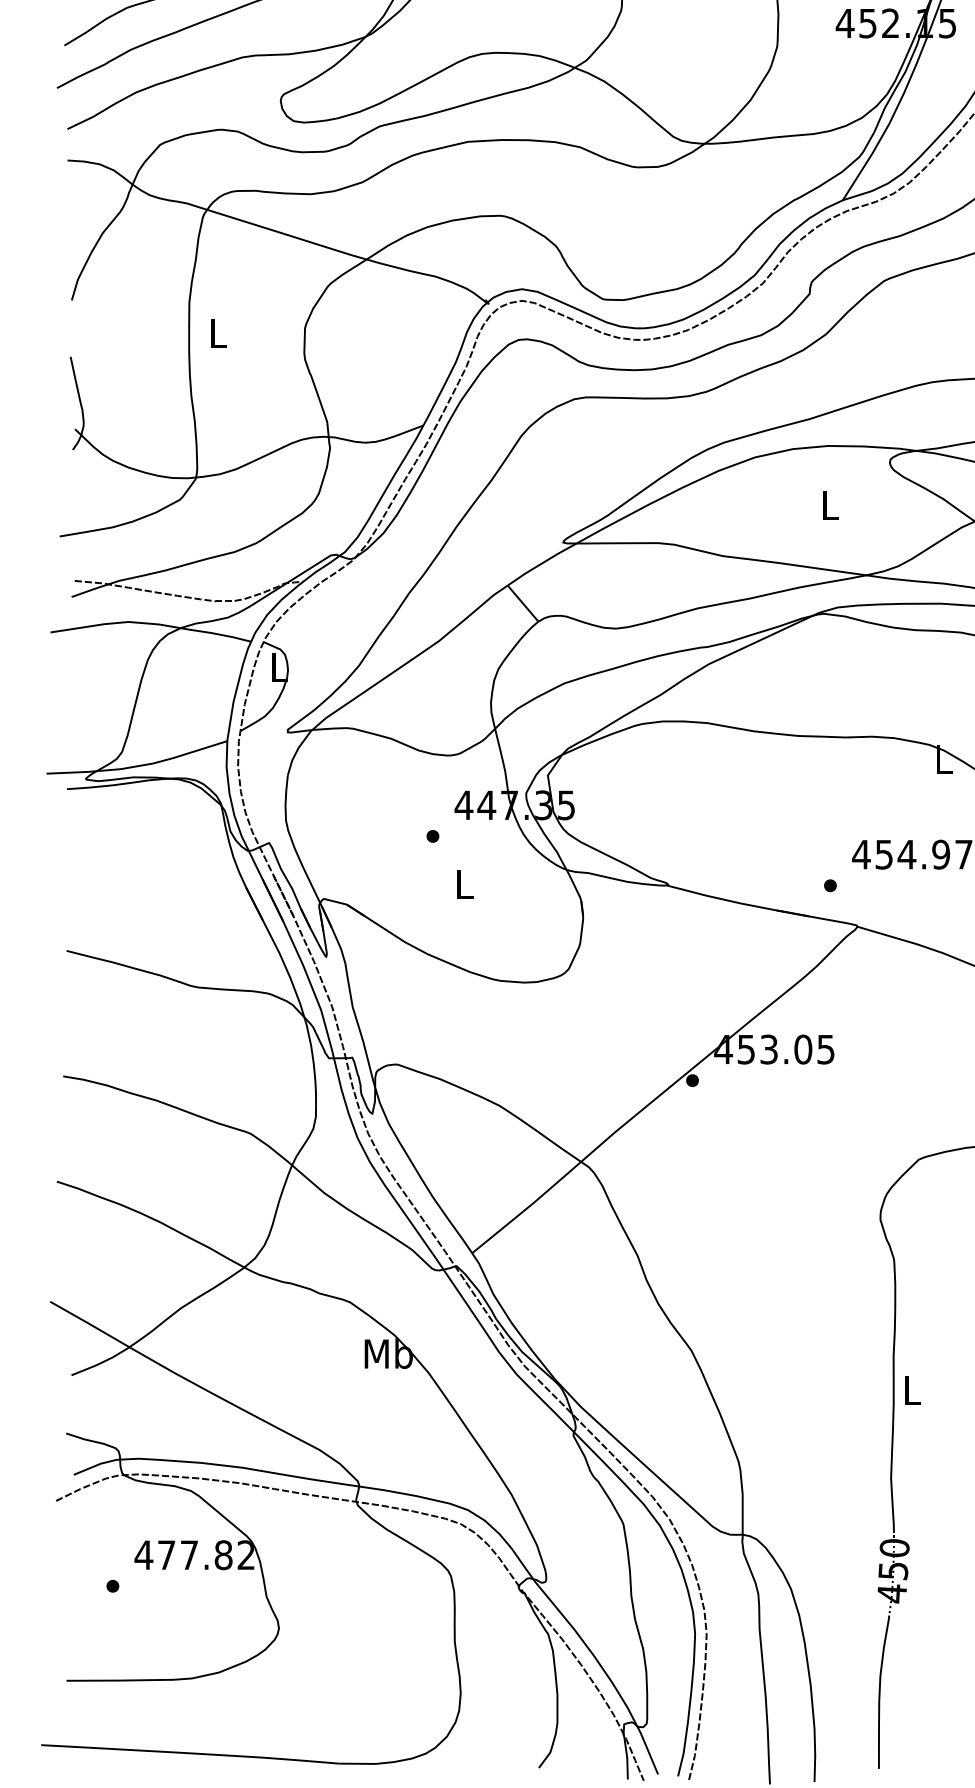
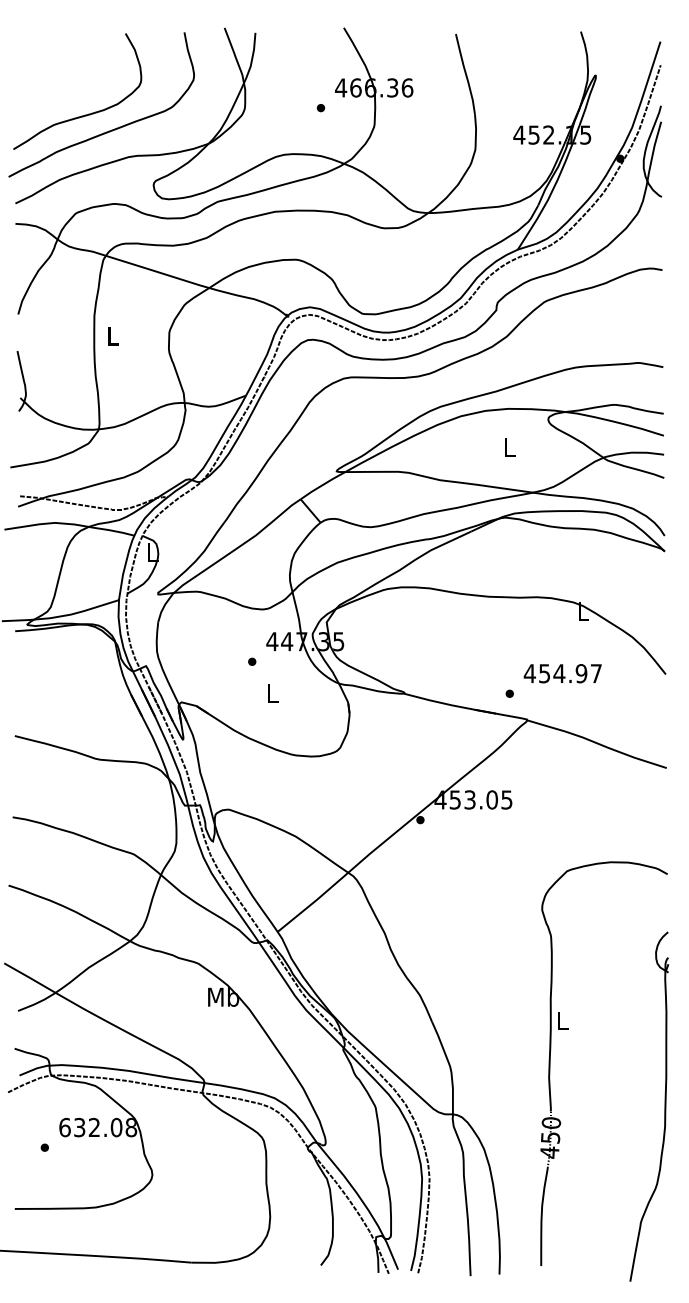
text: (194, 1555) -> (97, 1127), 477.82 -> 632.08

